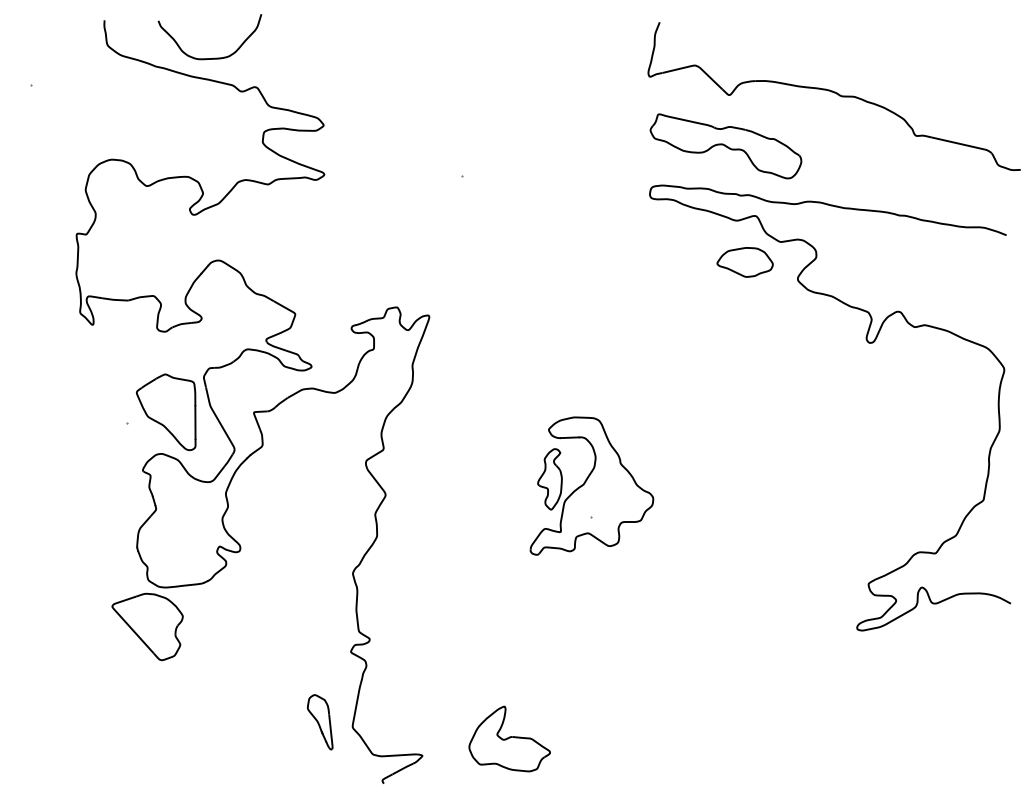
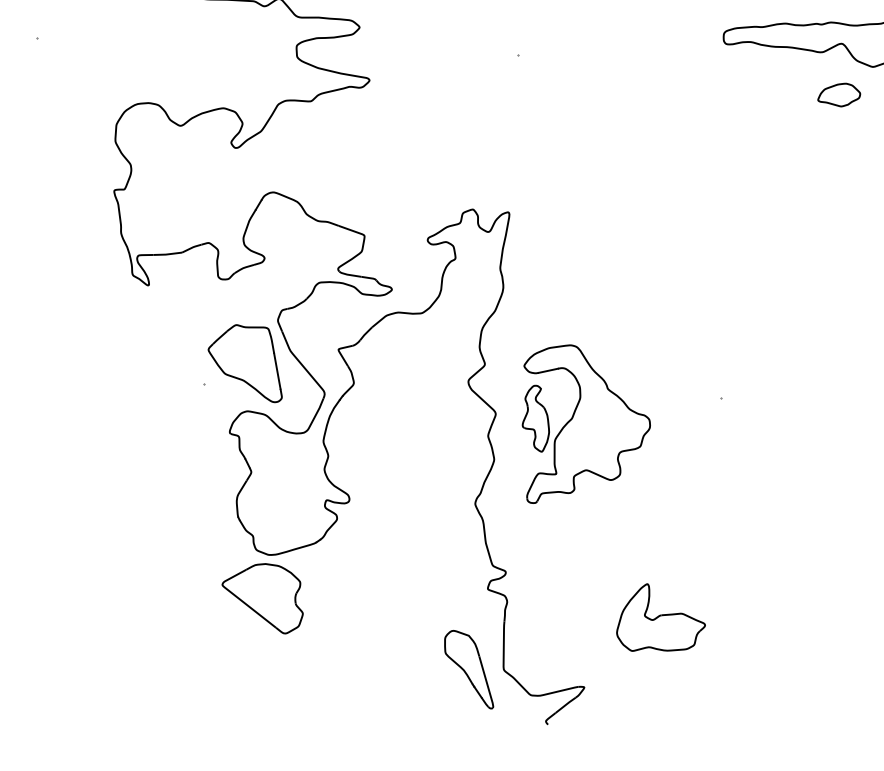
part: (744, 262) -> (838, 95), size x0.7
part: (591, 485) -> (580, 418), moved
part: (320, 722) -> (468, 670), size x1.4
part: (509, 738) -> (658, 617), moved

